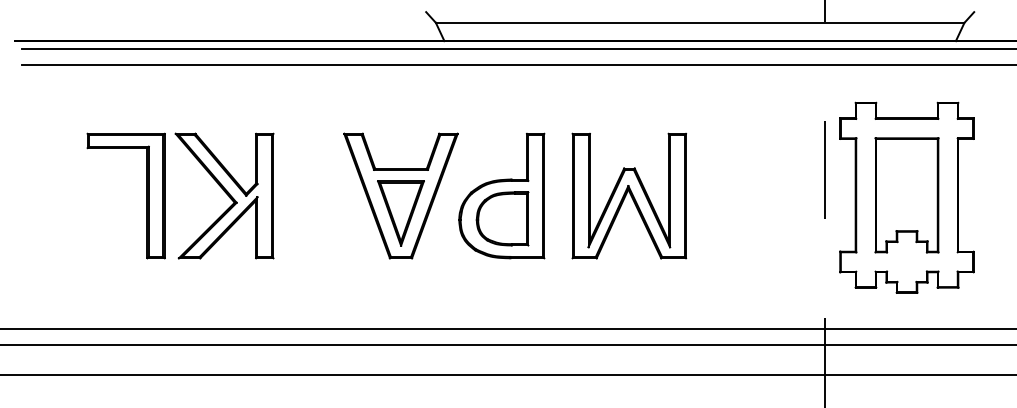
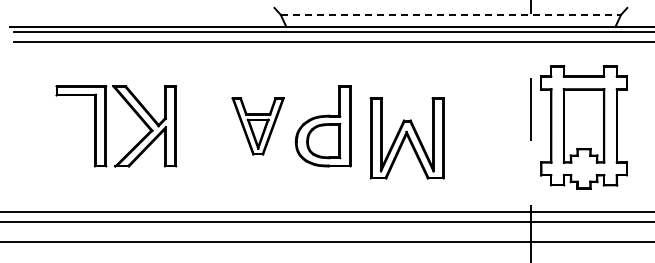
line: (701, 22) -> (451, 14), solid -> dashed
part: (399, 196) -> (257, 126), size x0.7
part: (628, 196) -> (406, 138), moved

